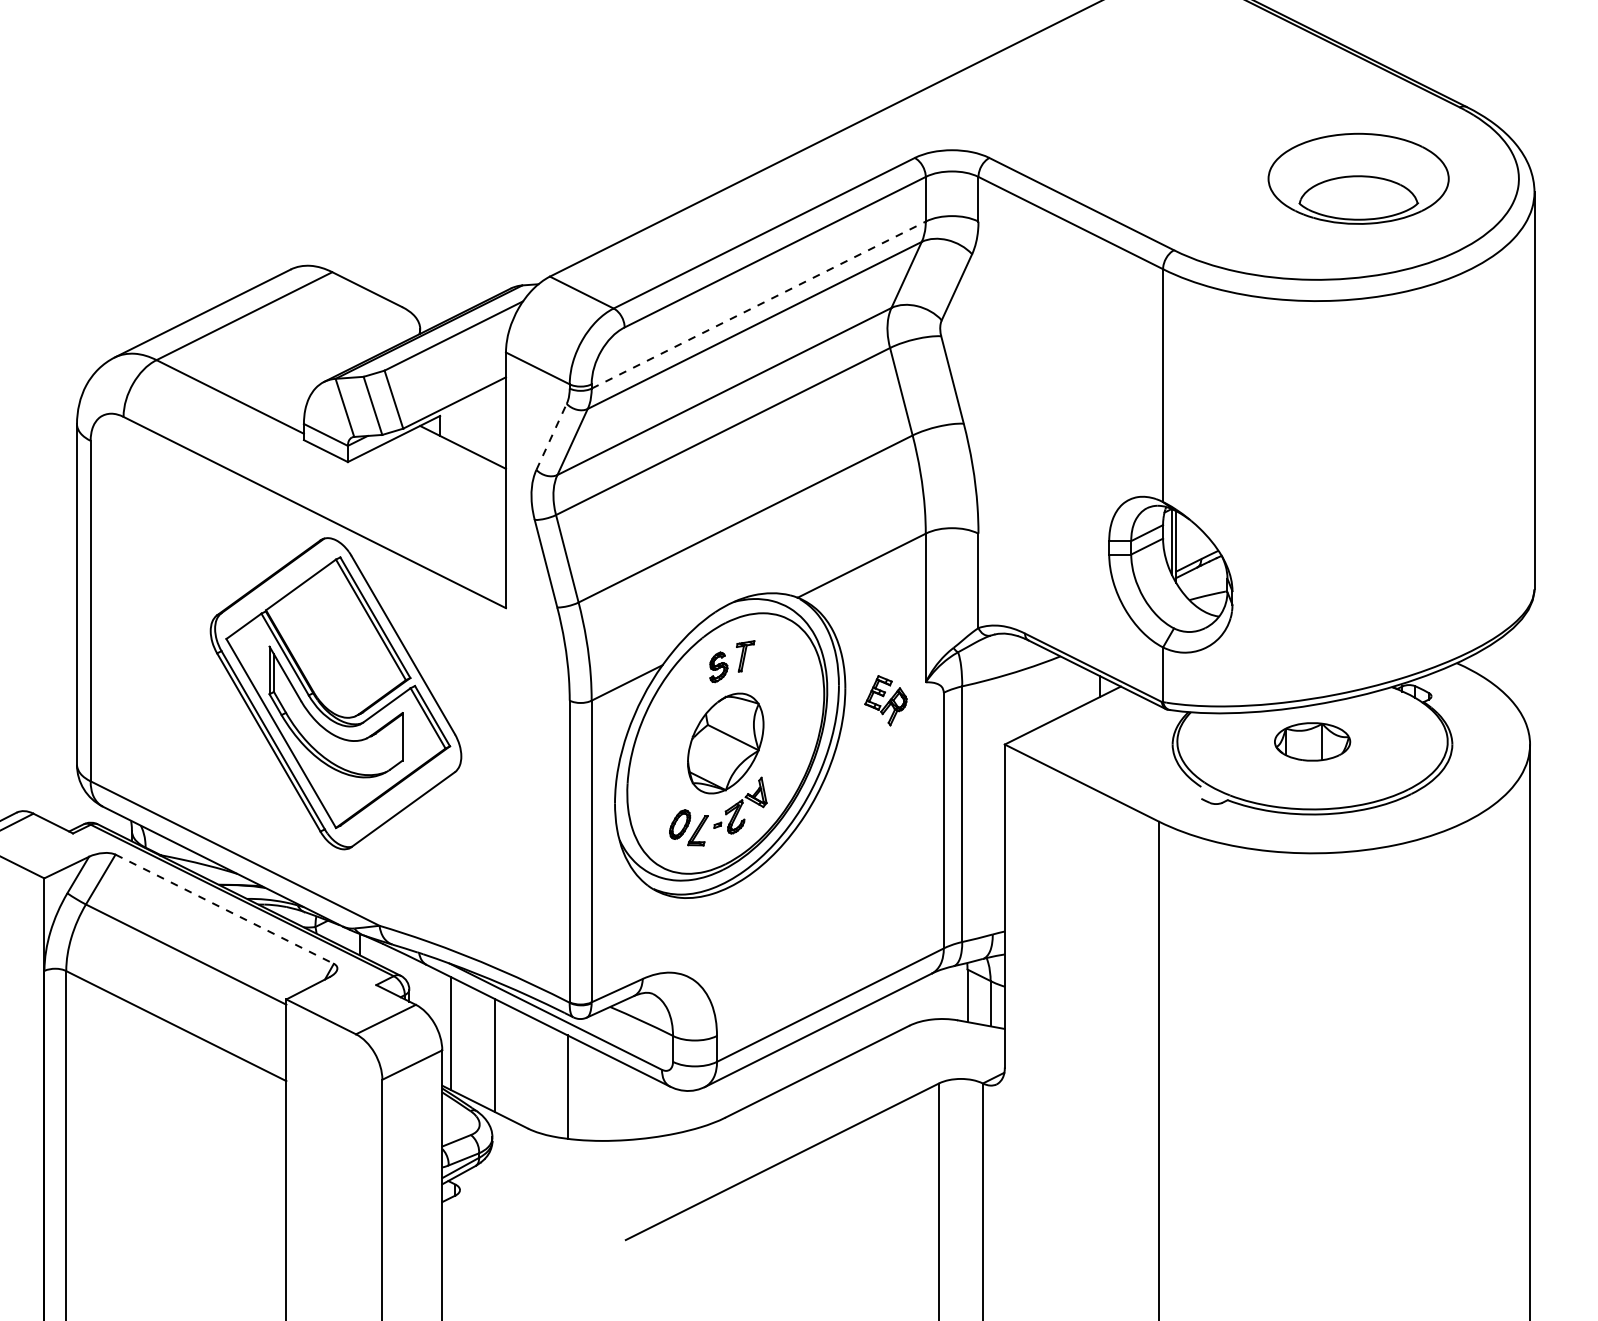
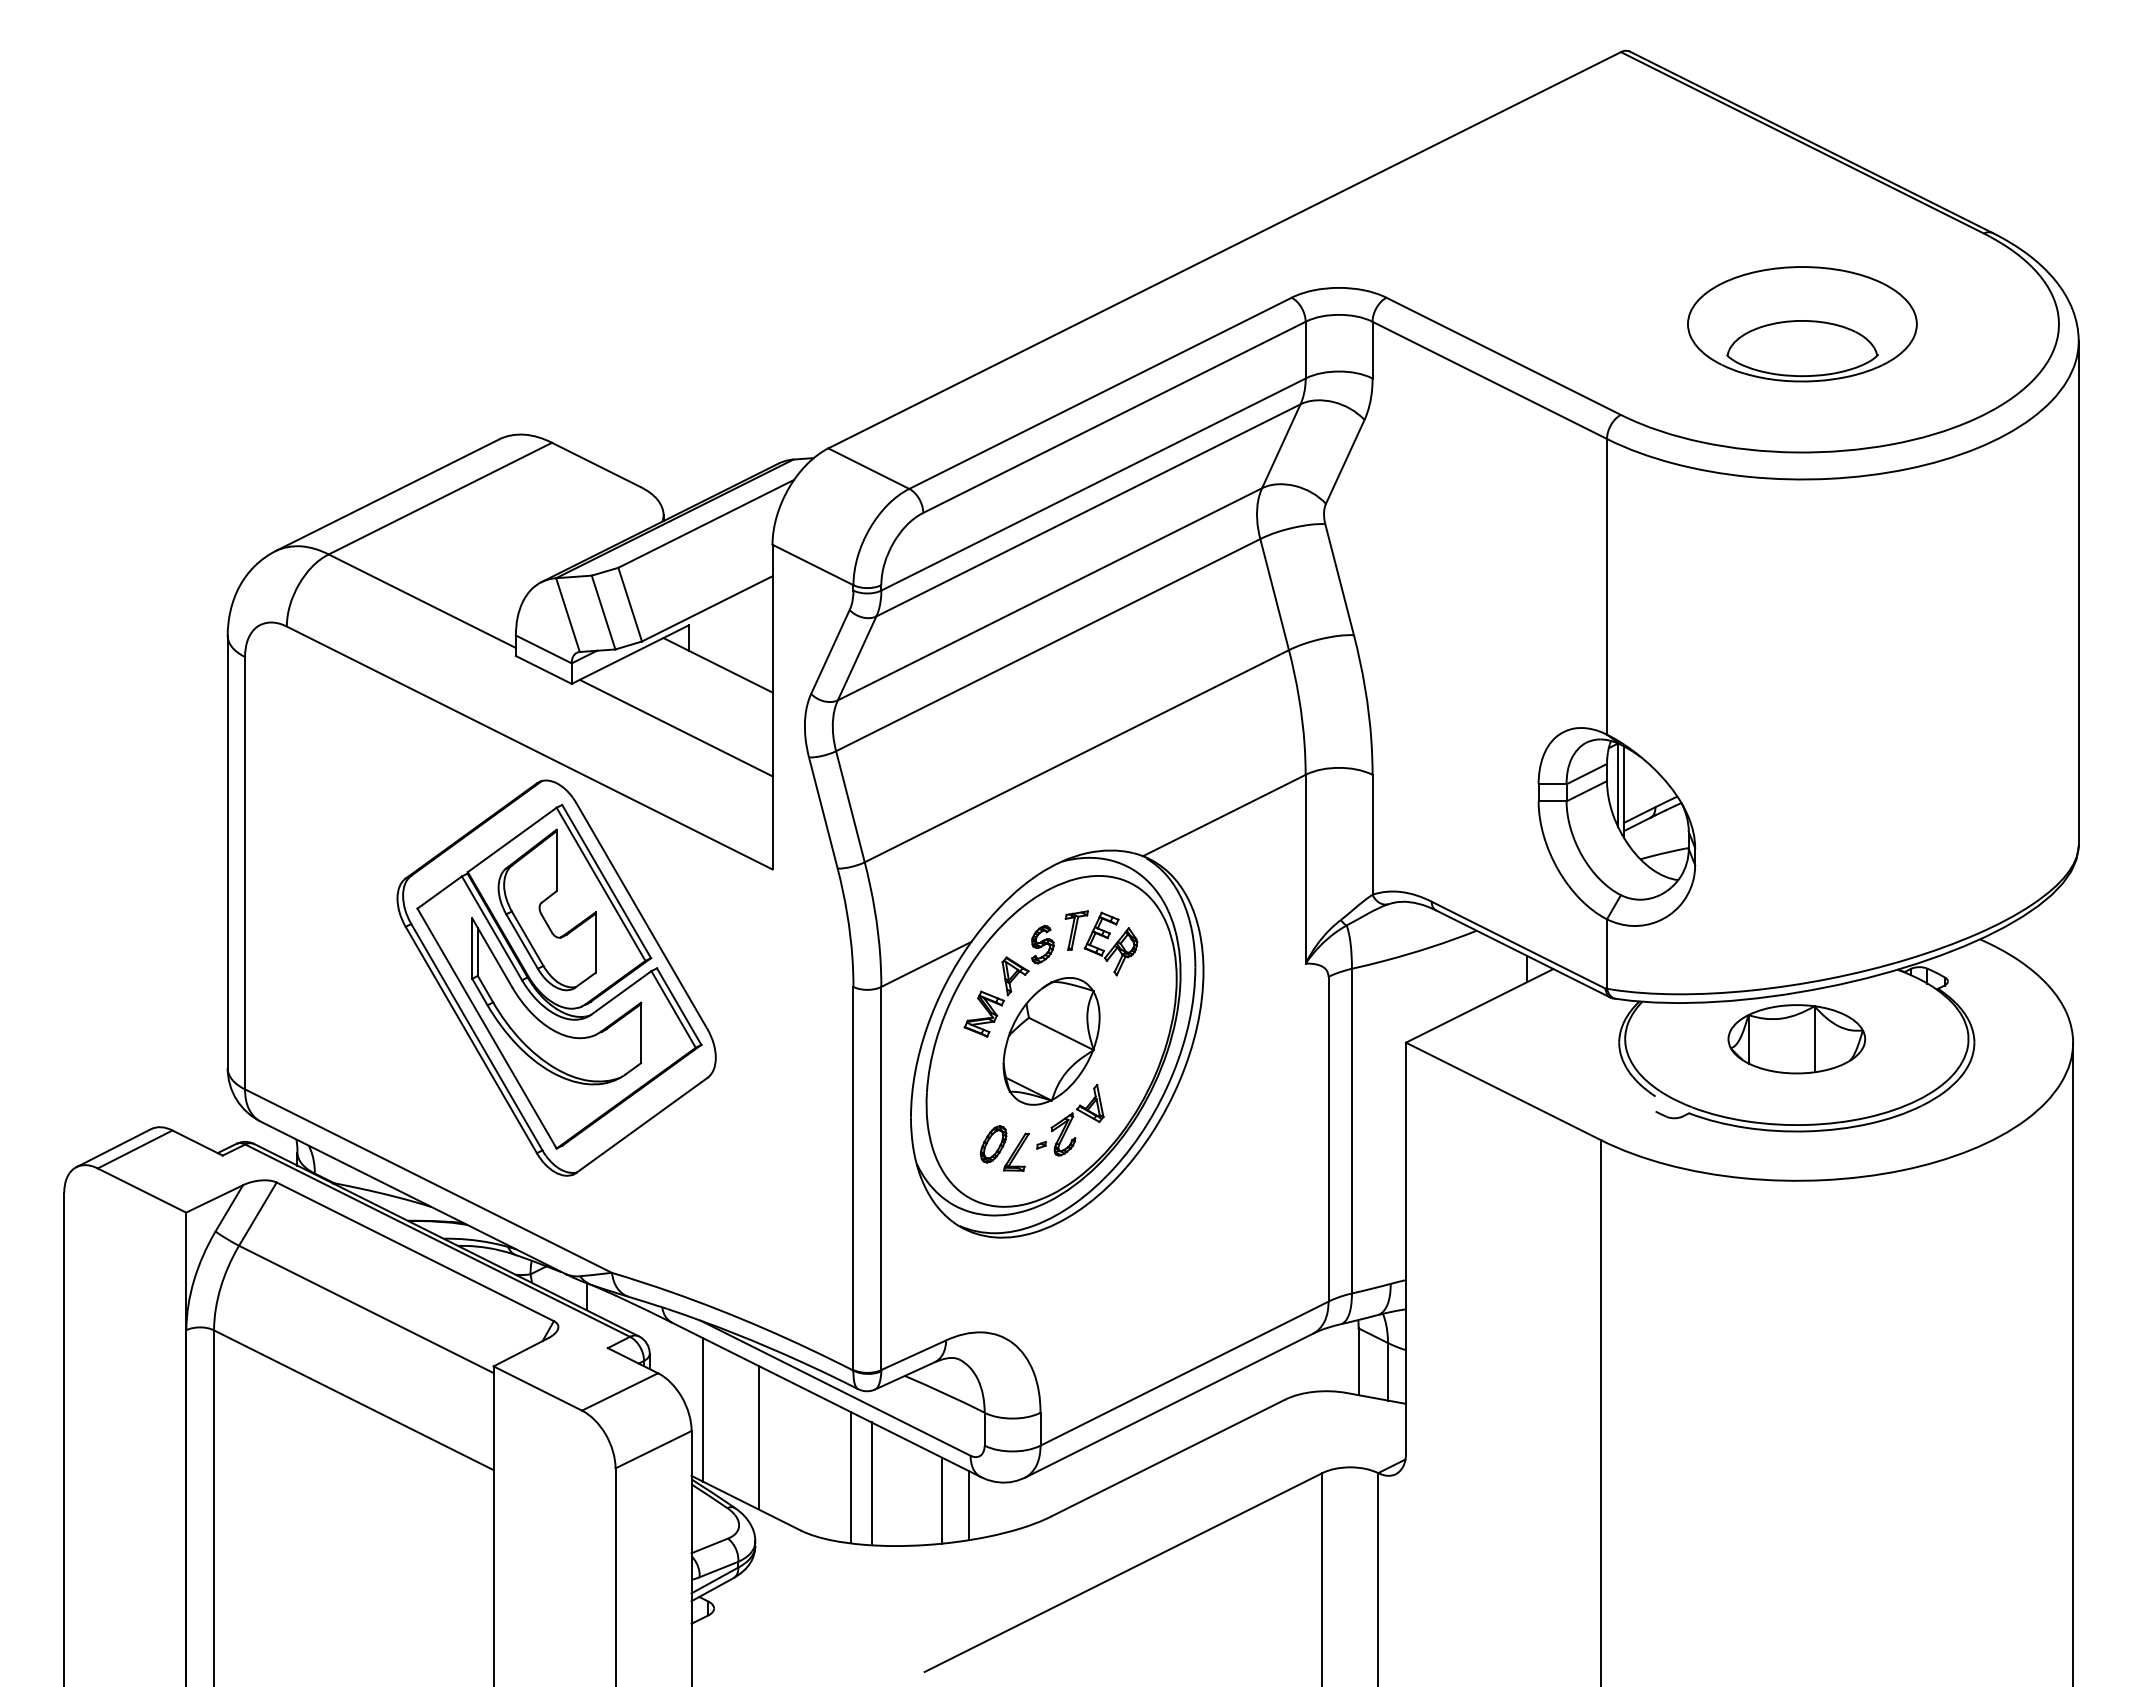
part: (1358, 179) -> (1802, 324), moved
line: (758, 305) -> (1093, 484), dashed -> solid
line: (551, 436) -> (830, 651), dashed -> solid
line: (429, 496) -> (675, 727), added
part: (328, 639) -> (546, 909), added
part: (885, 700) -> (1110, 943), moved
part: (682, 708) -> (996, 996), added
part: (1312, 742) -> (1796, 1039), size x1.43
line: (224, 908) -> (415, 1251), dashed -> solid
line: (583, 1091) -> (871, 1483), added
line: (639, 1105) -> (942, 1500), added
line: (661, 1108) -> (969, 1505), added

